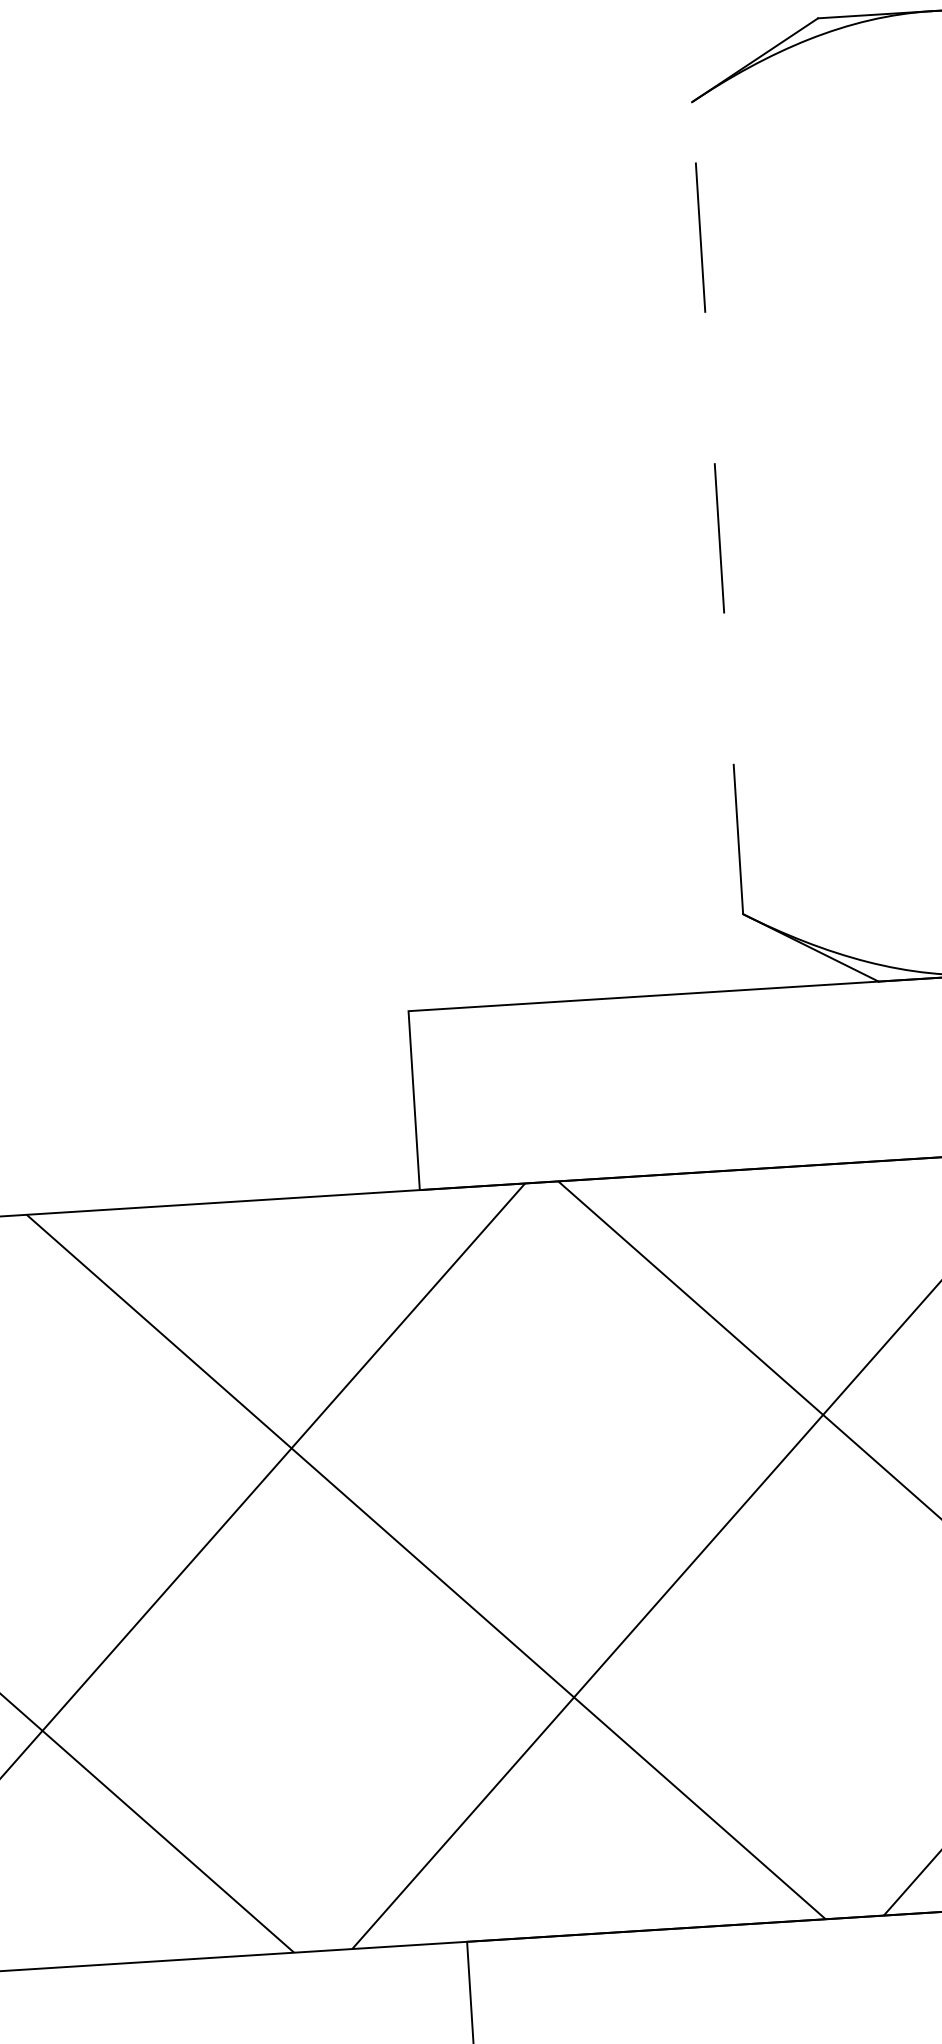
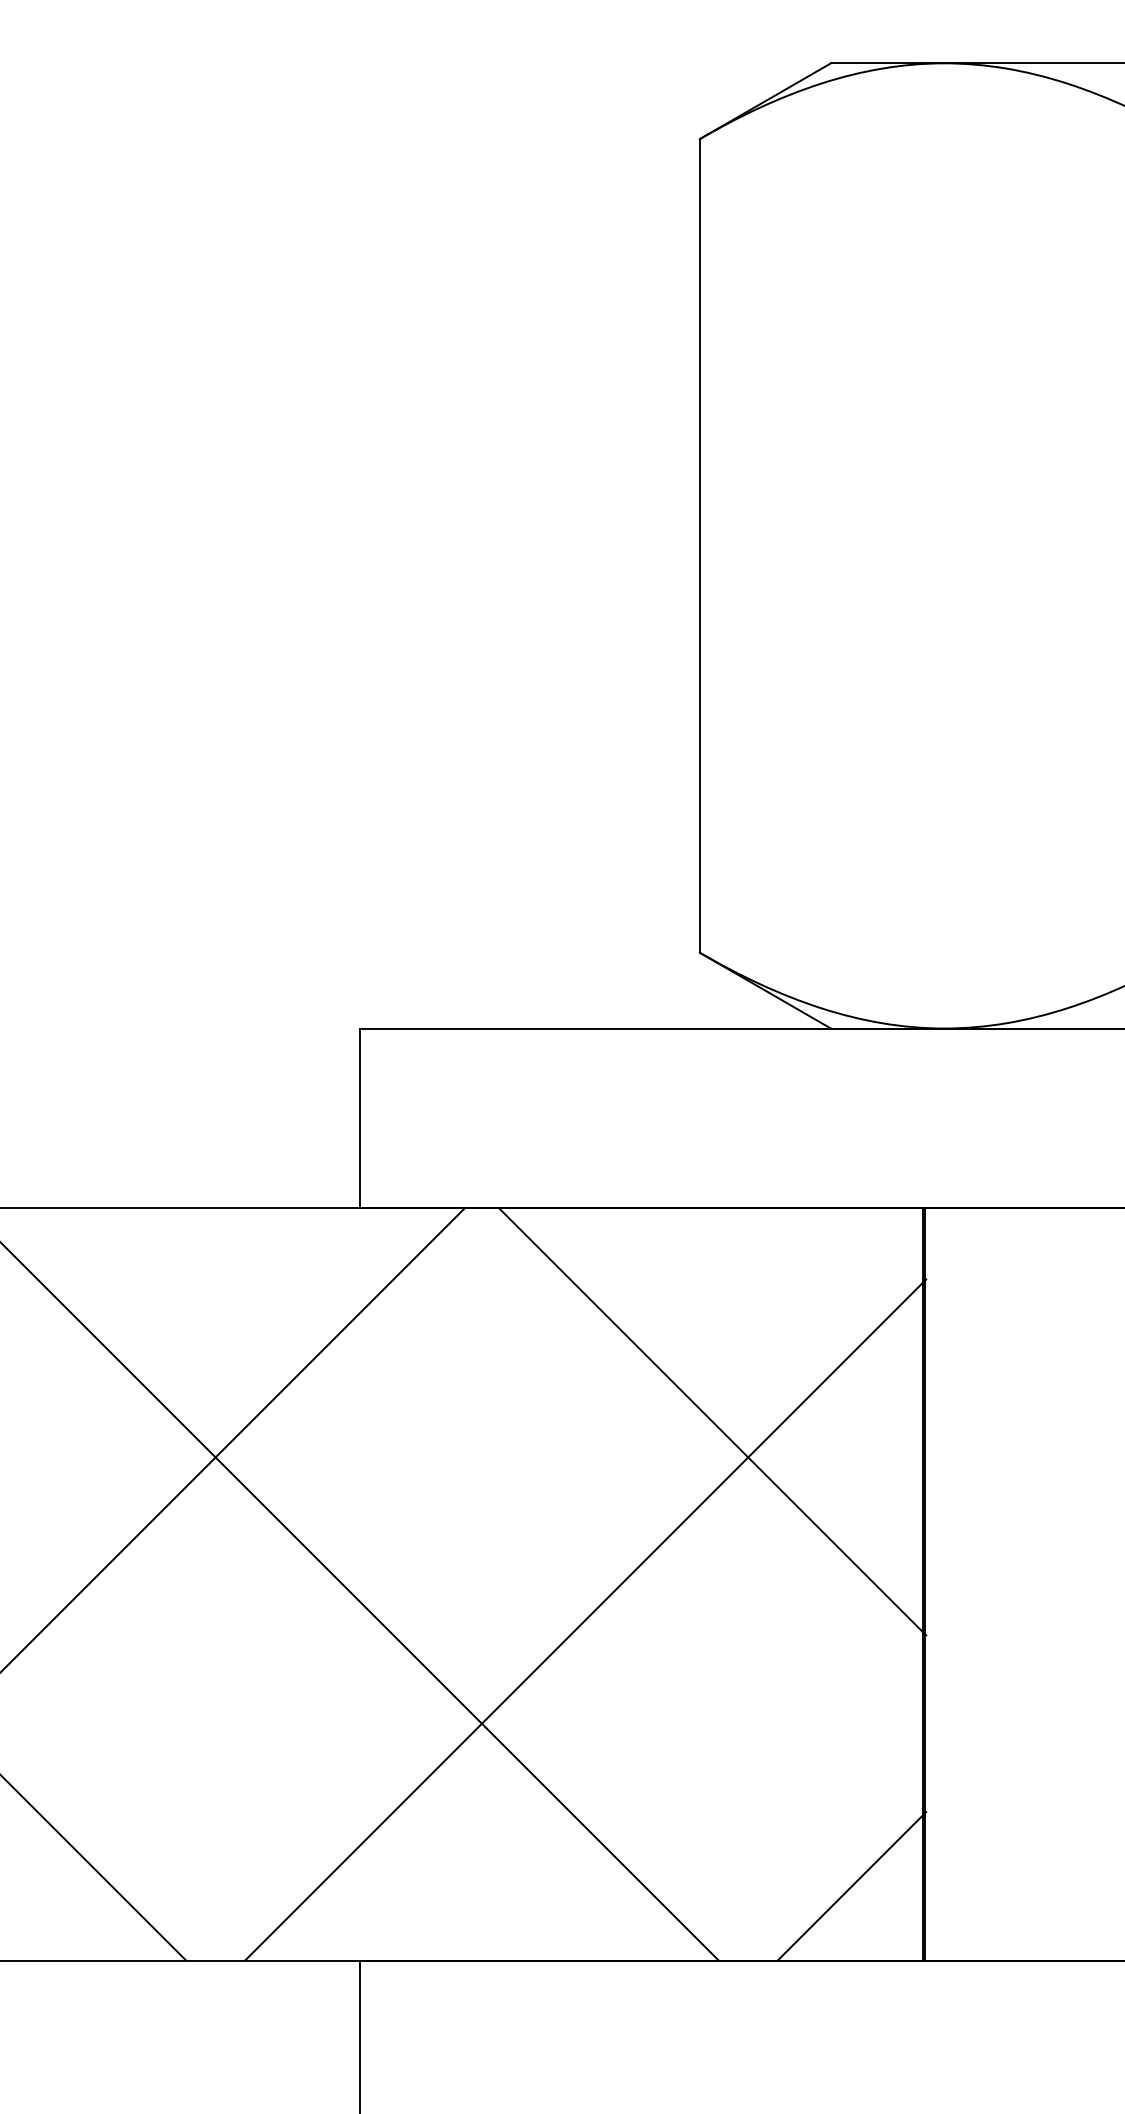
line: (717, 507) -> (699, 545), dashed -> solid

